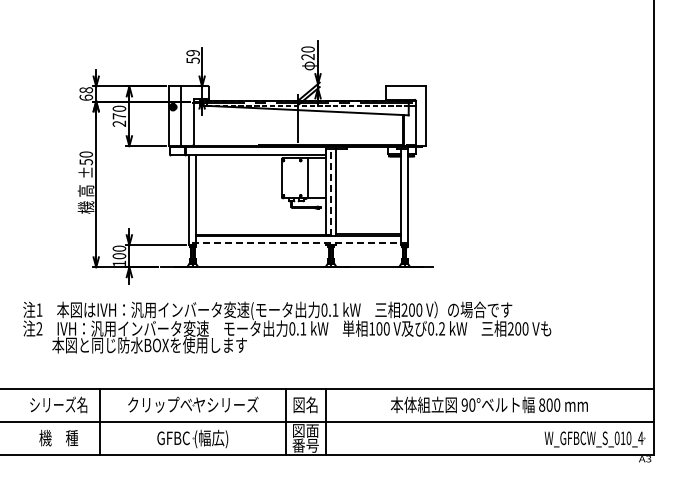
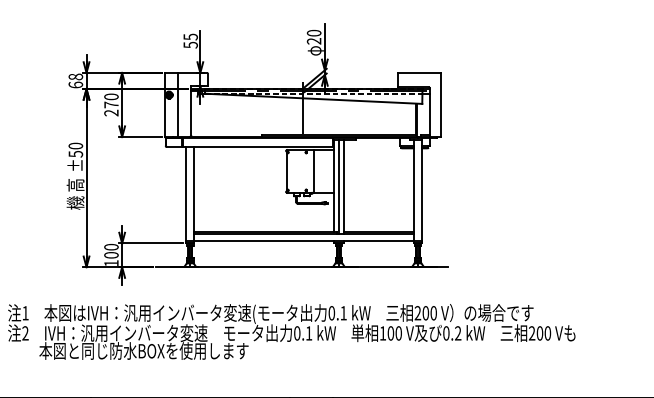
text: (192, 53) -> (189, 37), 59 -> 55
line: (331, 192) -> (339, 186), dashed -> solid
line: (298, 243) -> (303, 241), dashed -> solid

